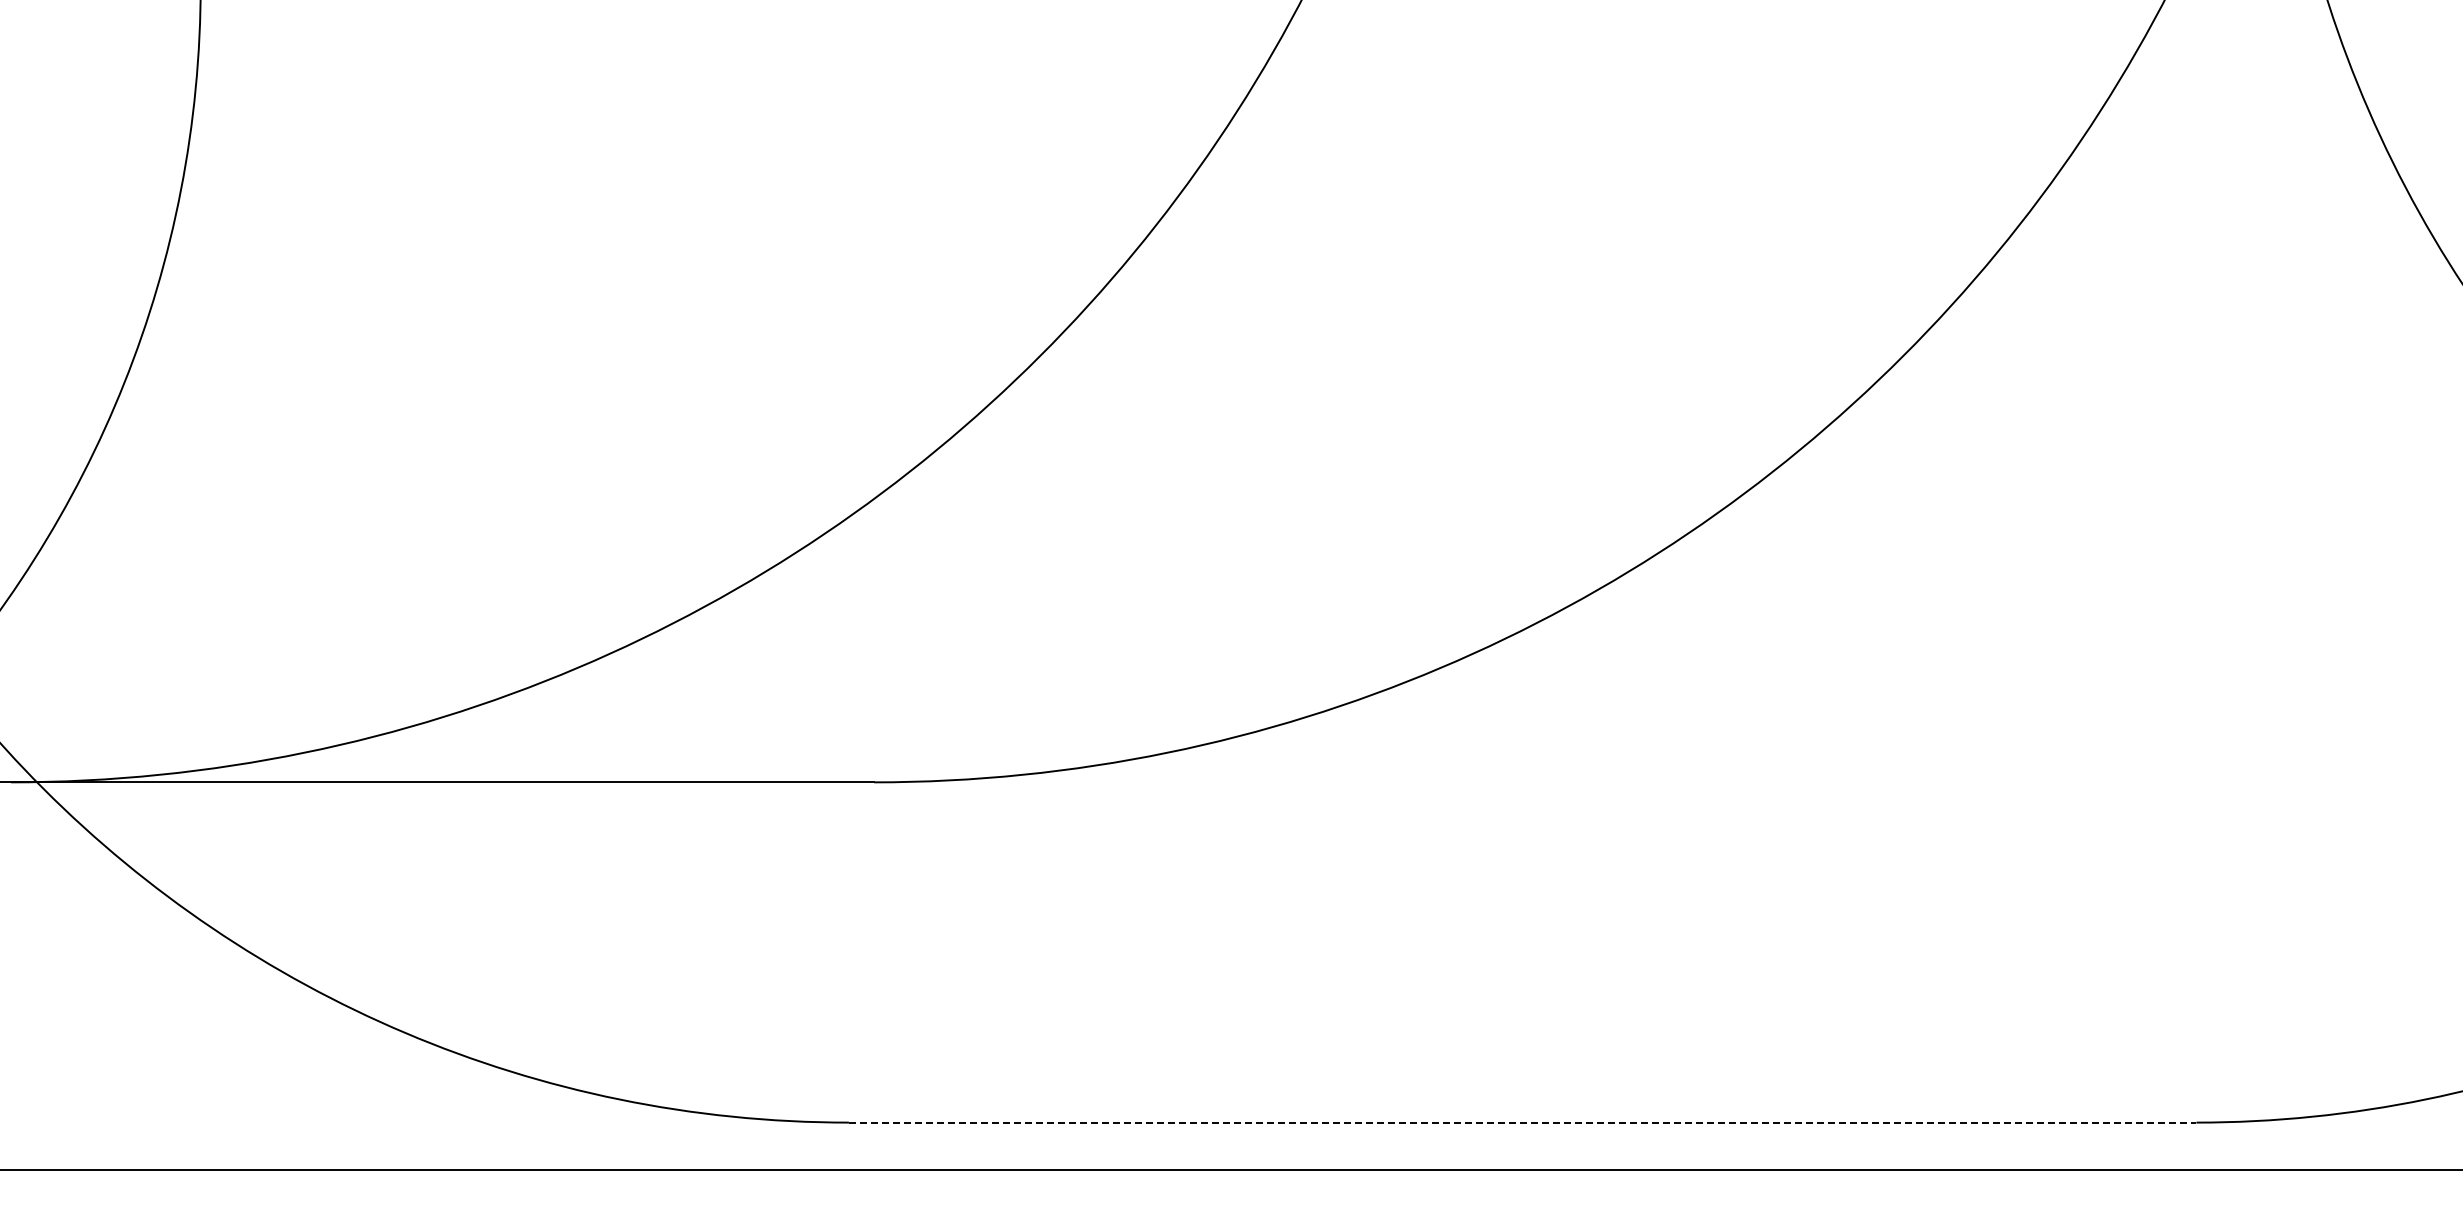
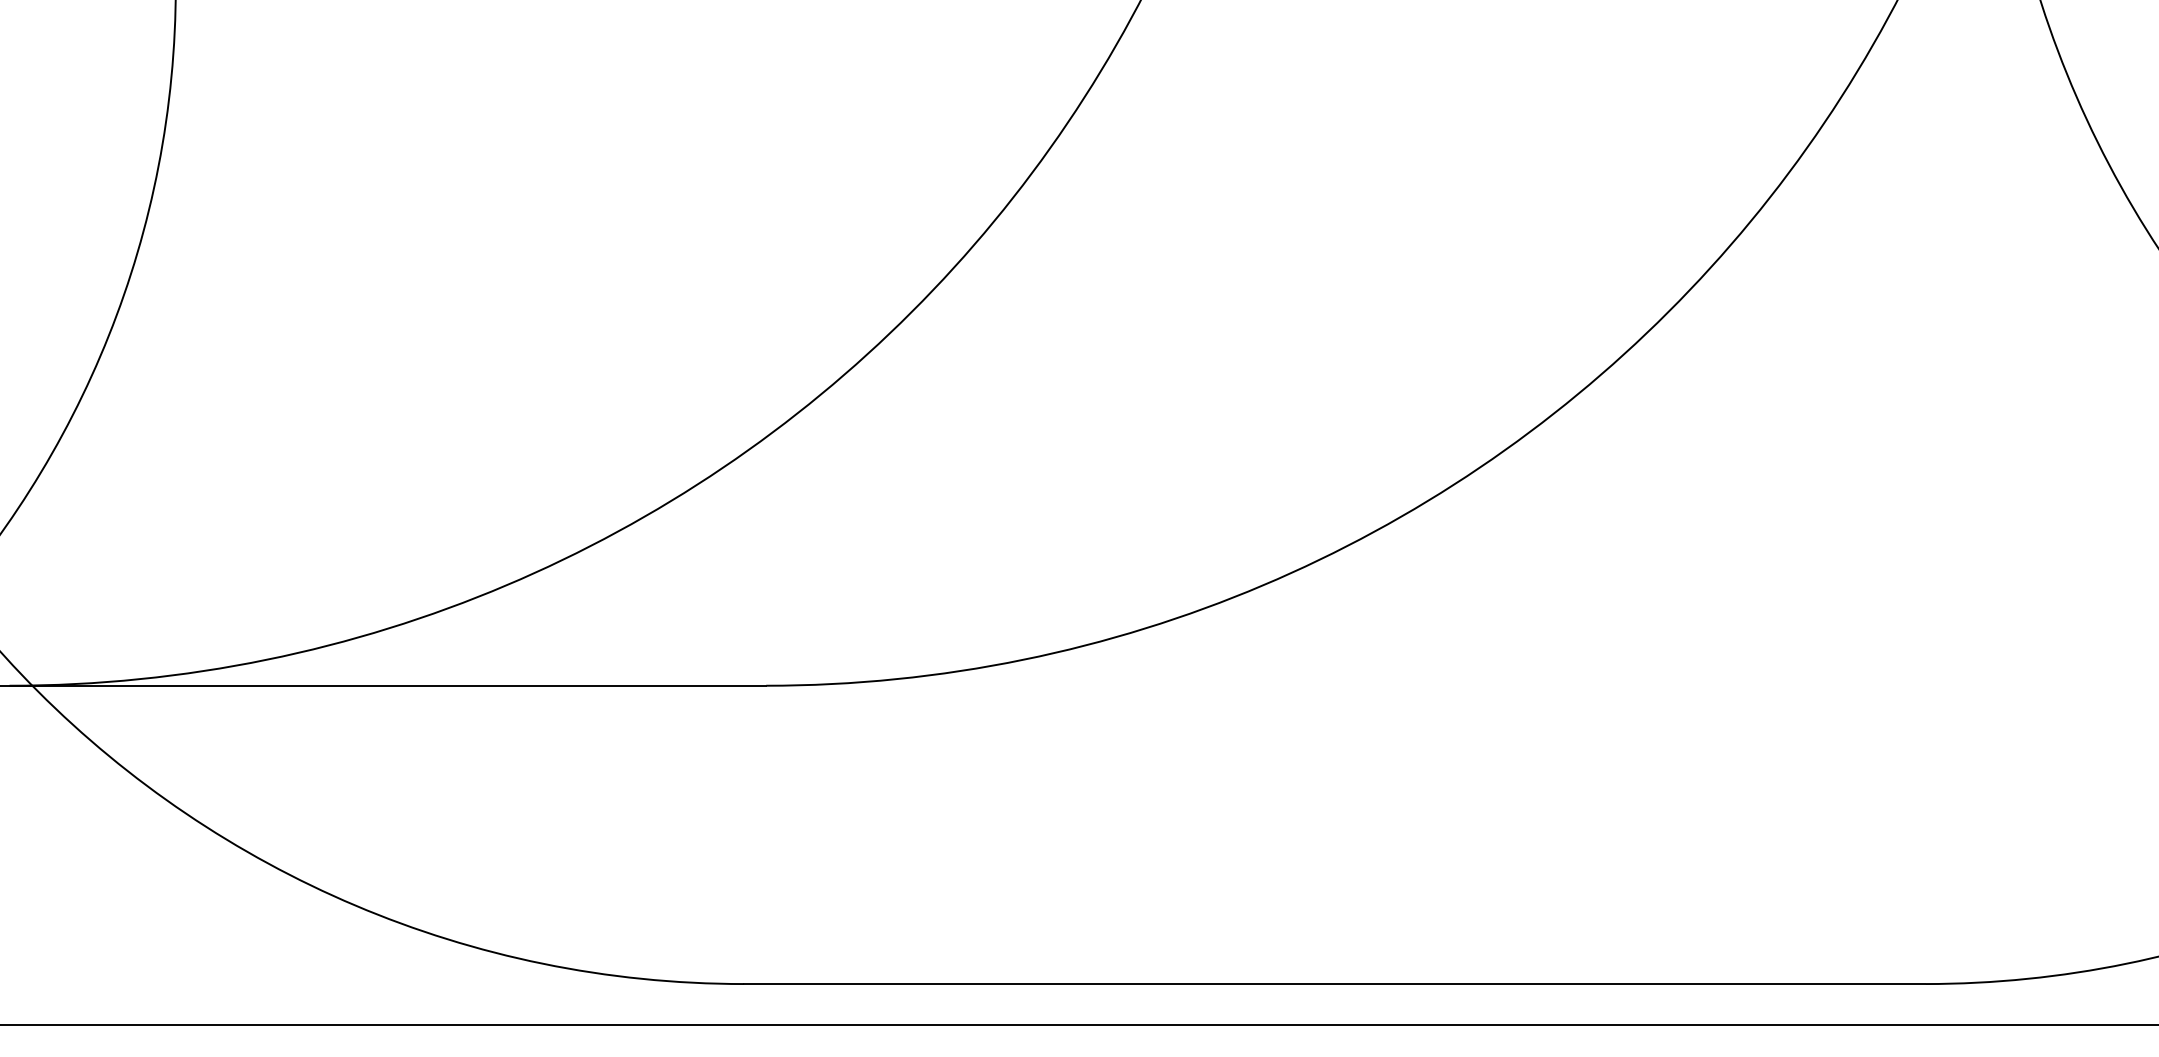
line: (1522, 1122) -> (1334, 983), dashed -> solid

